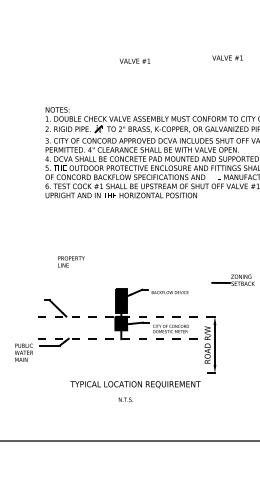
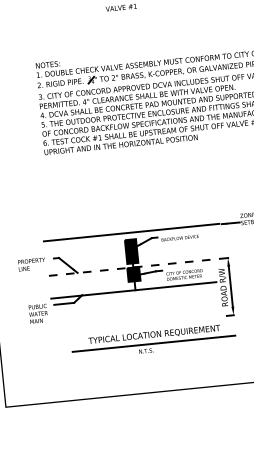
text: (71, 261) -> (31, 264), moved
line: (122, 282) -> (131, 232), added
line: (119, 339) -> (133, 290), dashed -> solid
line: (133, 393) -> (153, 343), added

